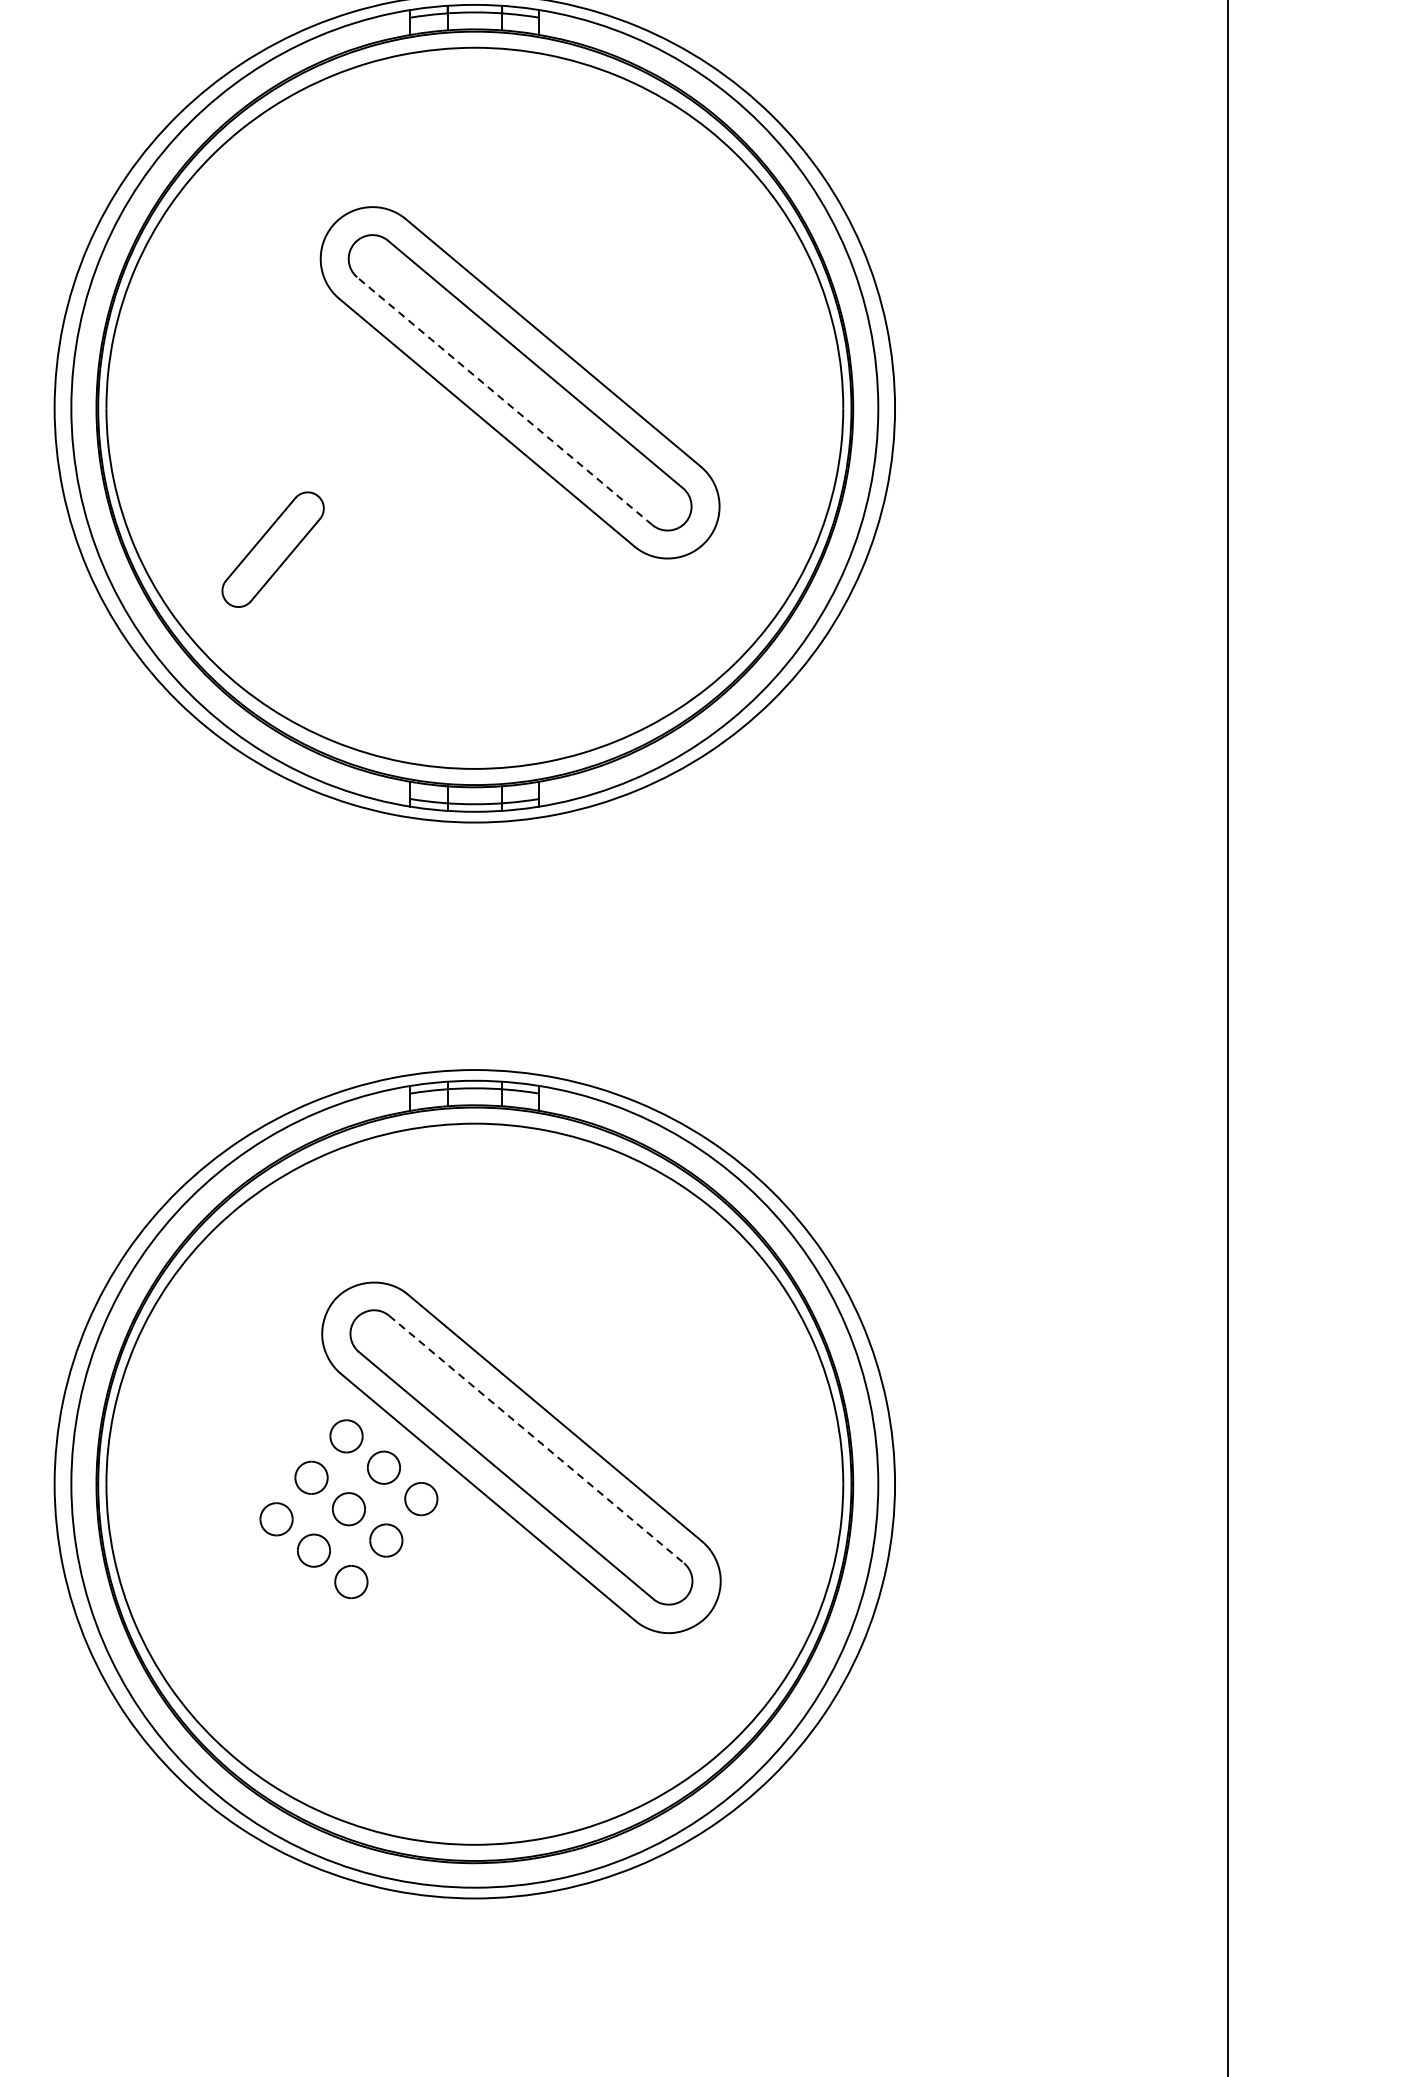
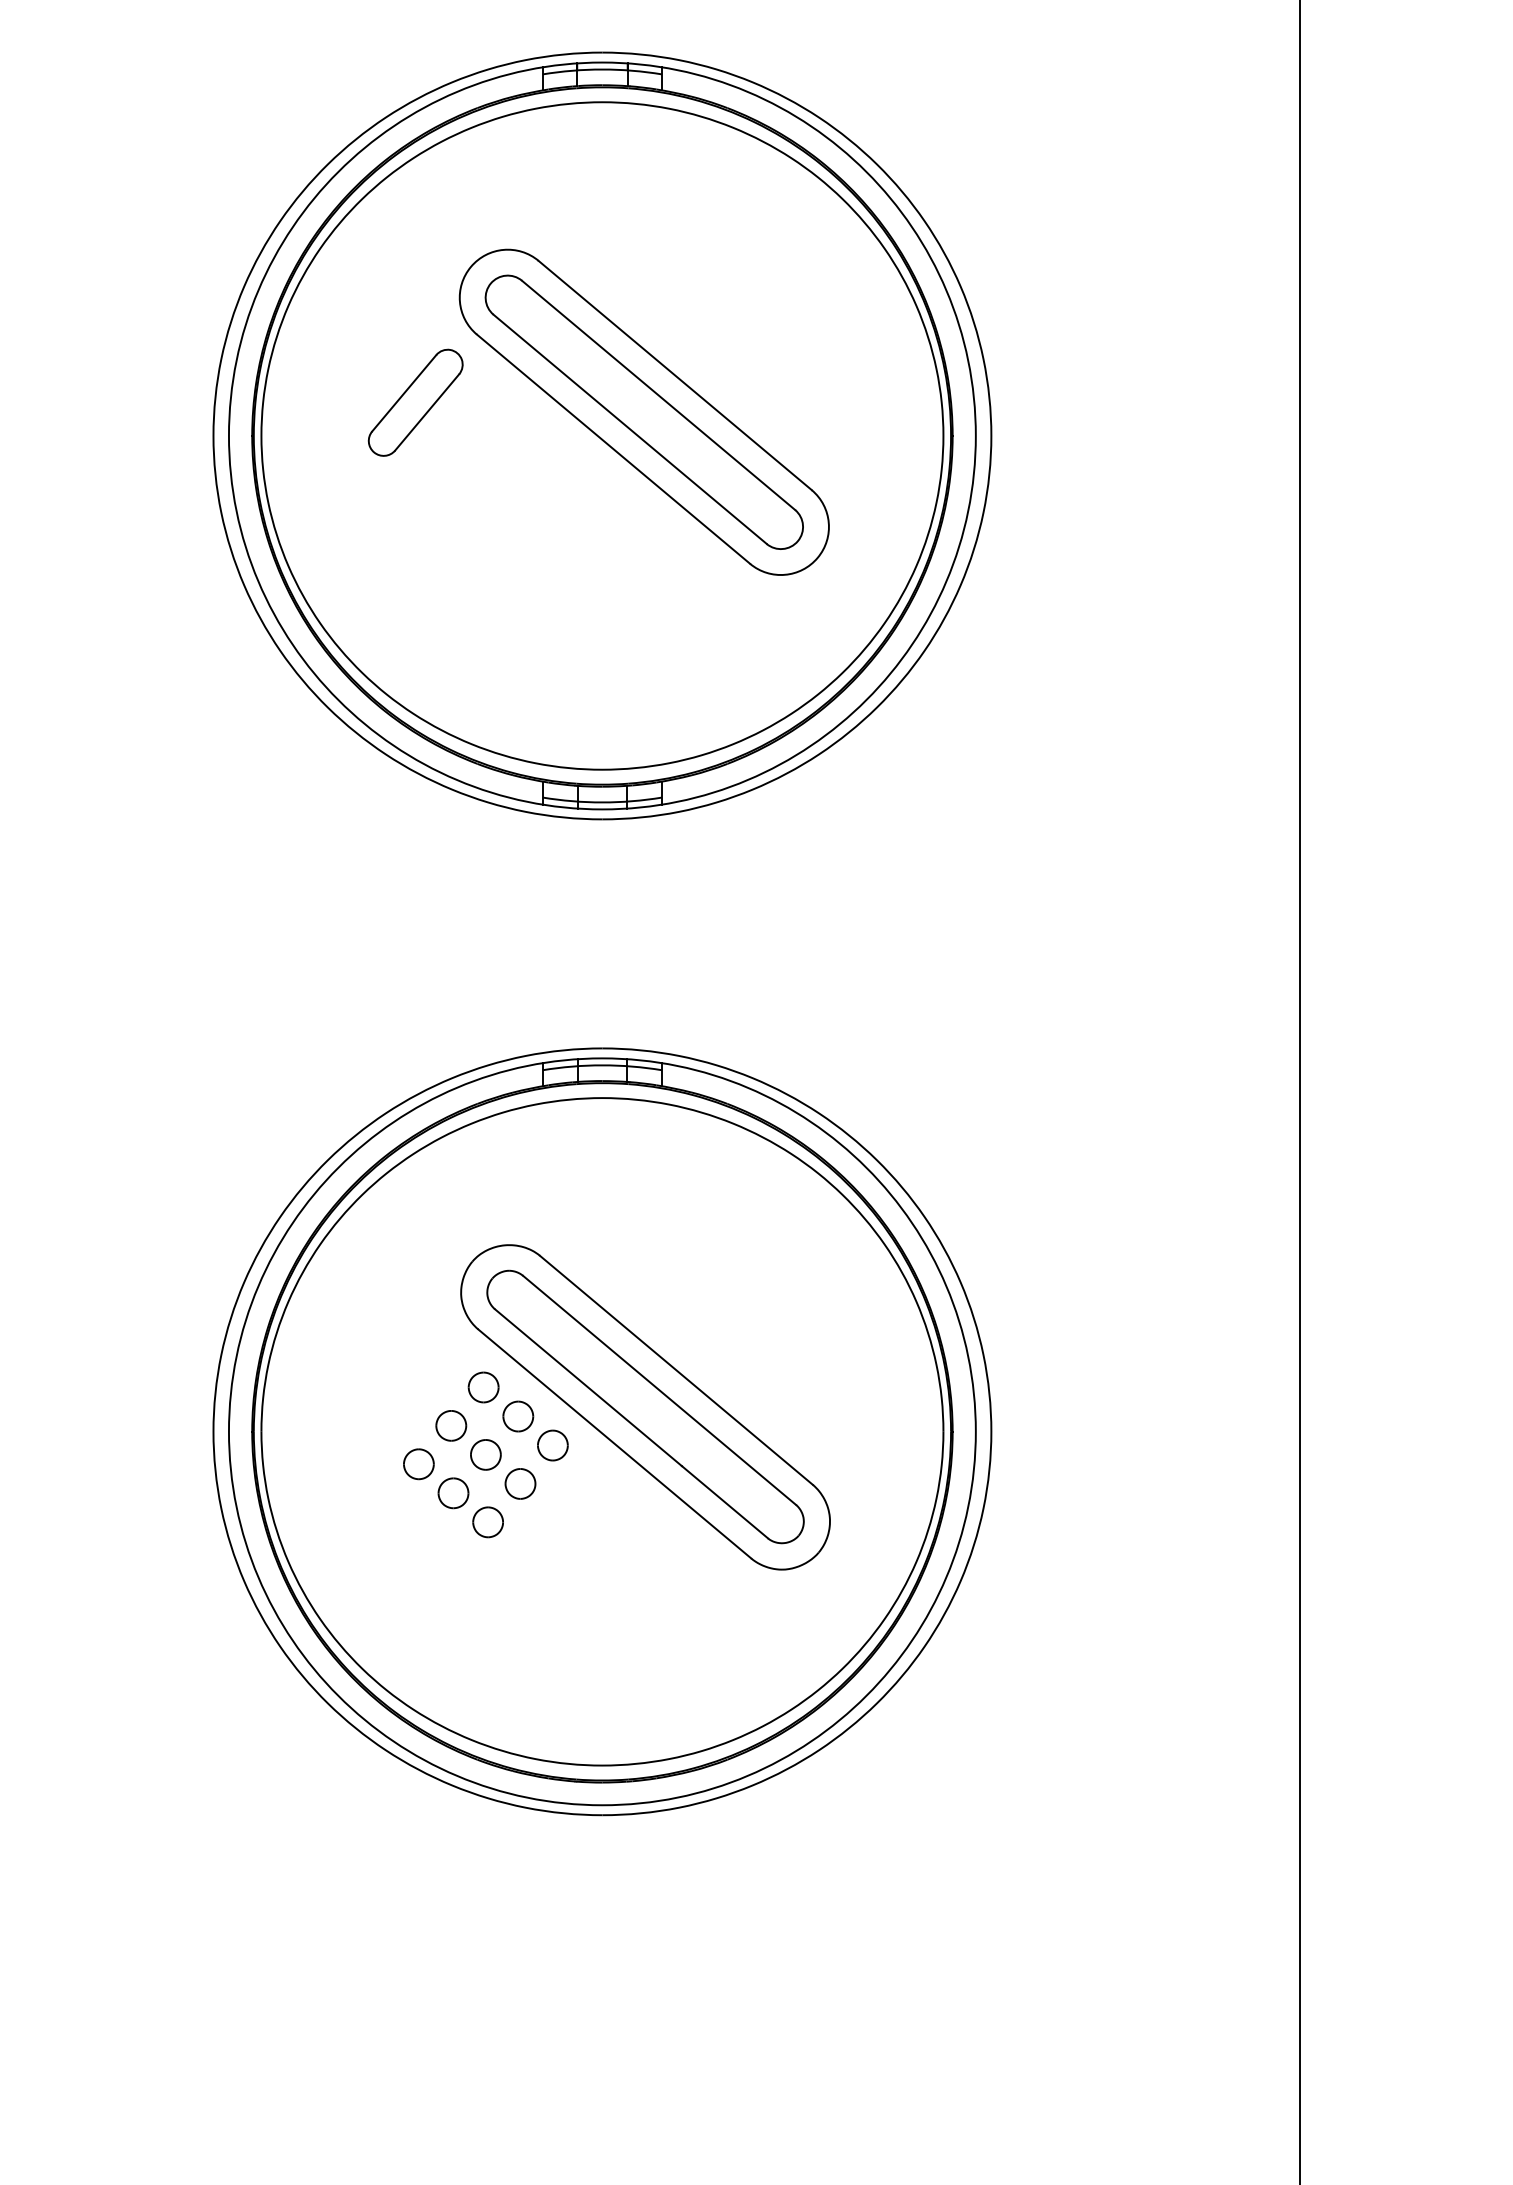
line: (504, 401) -> (629, 429), dashed -> solid
part: (272, 549) -> (415, 402), moved
line: (536, 1439) -> (659, 1390), dashed -> solid

